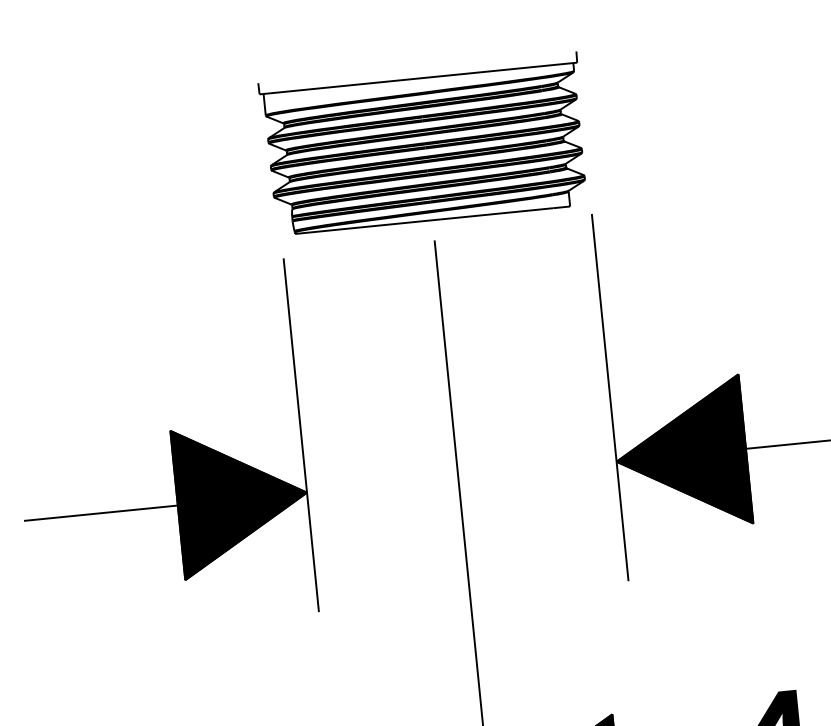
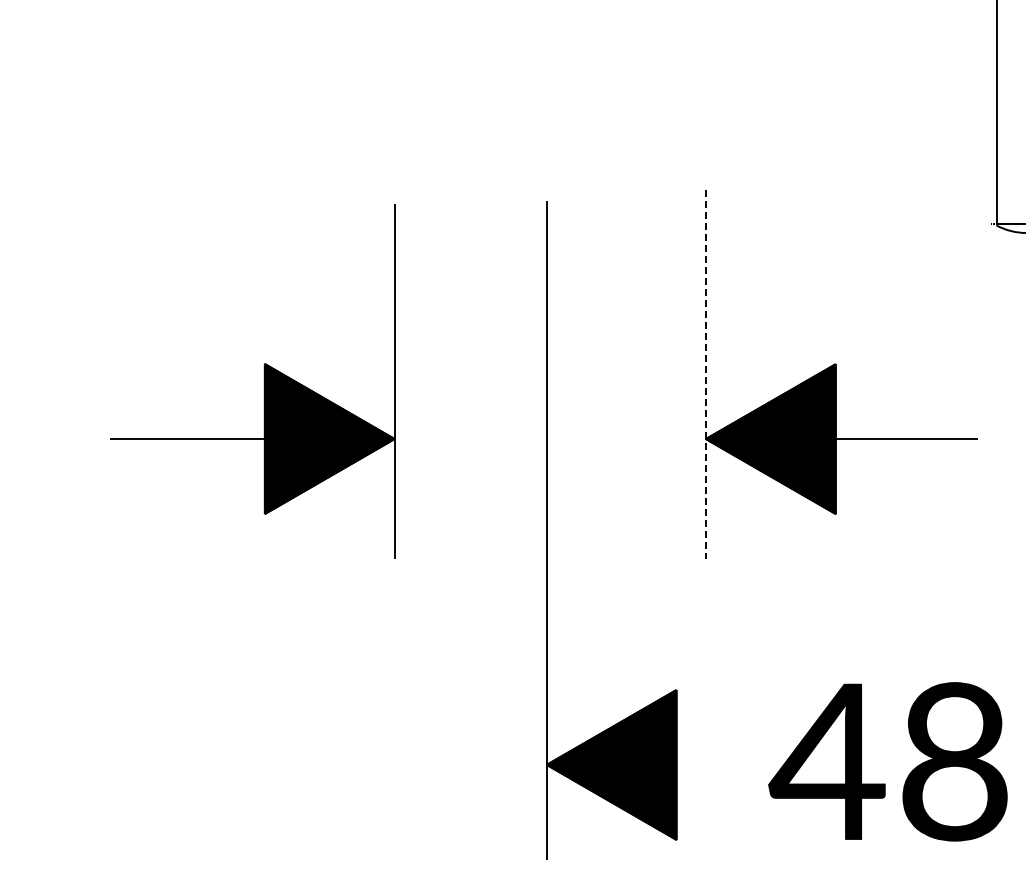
part: (424, 143) -> (546, 103), removed
line: (609, 397) -> (705, 374), solid -> dashed

